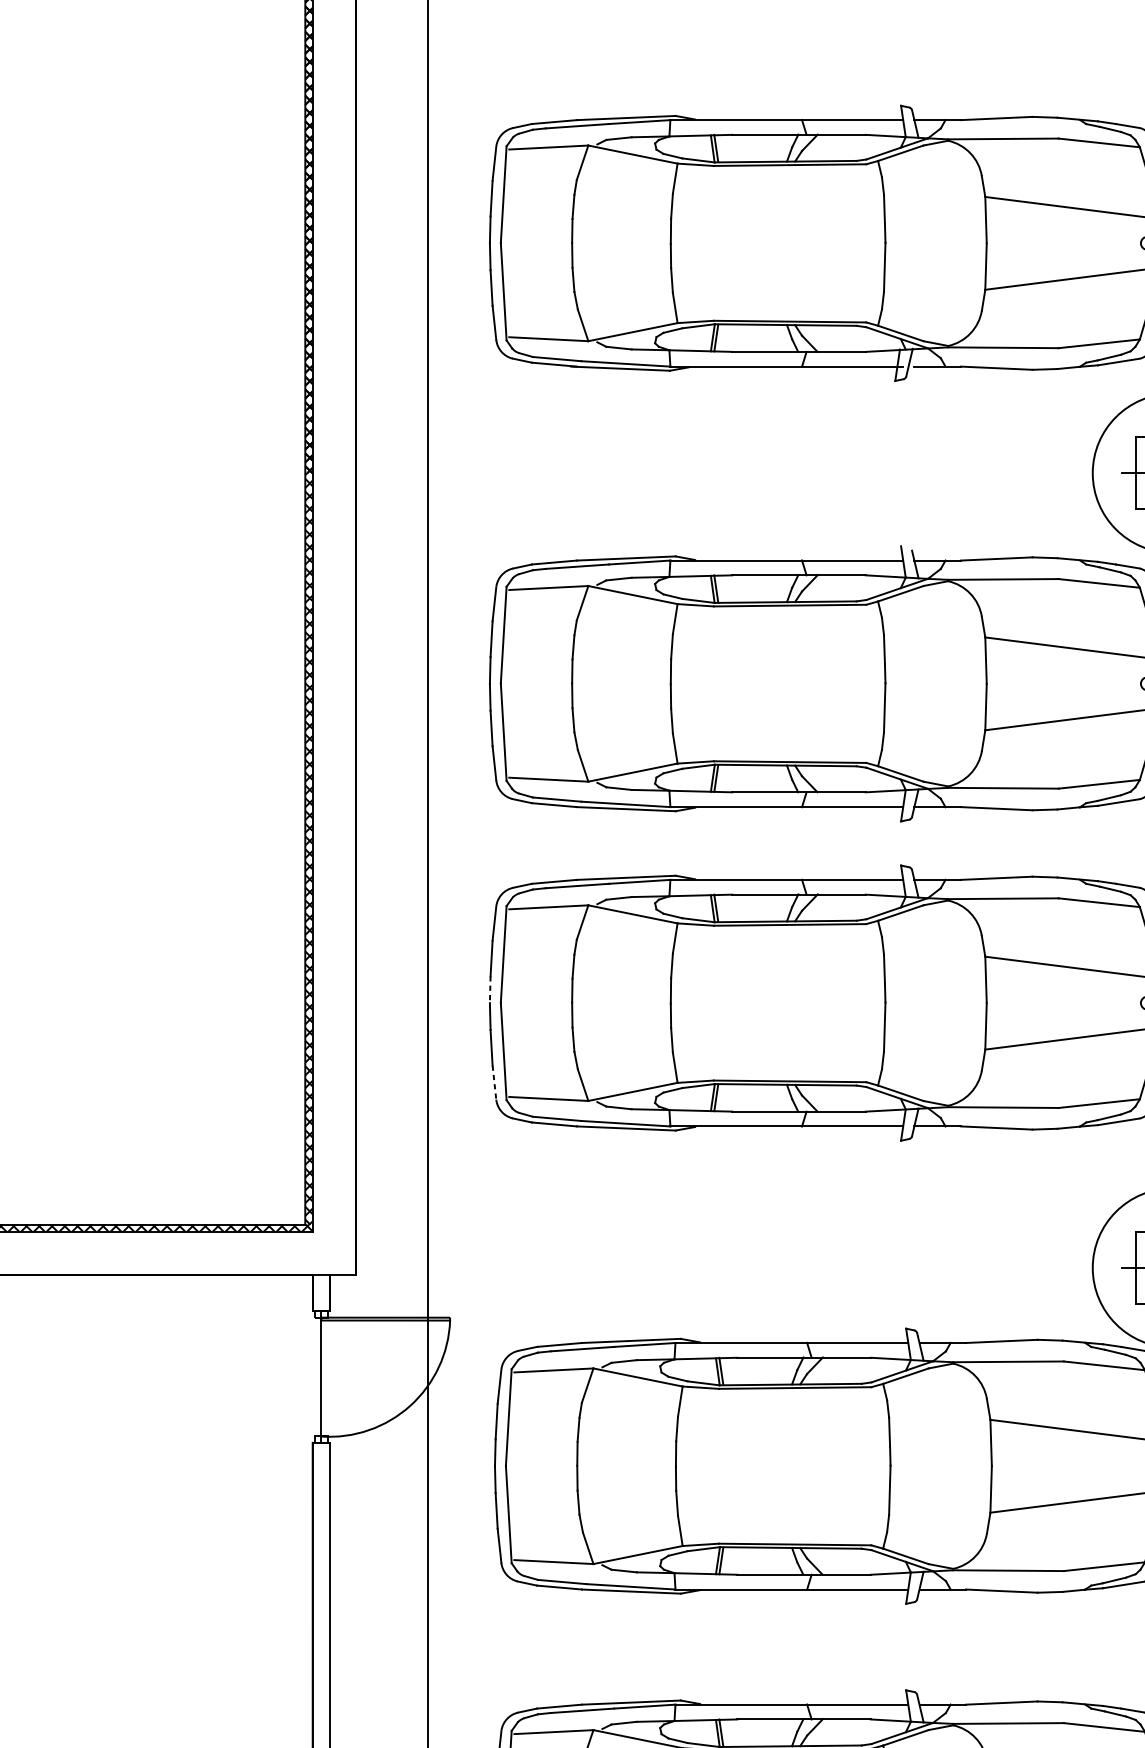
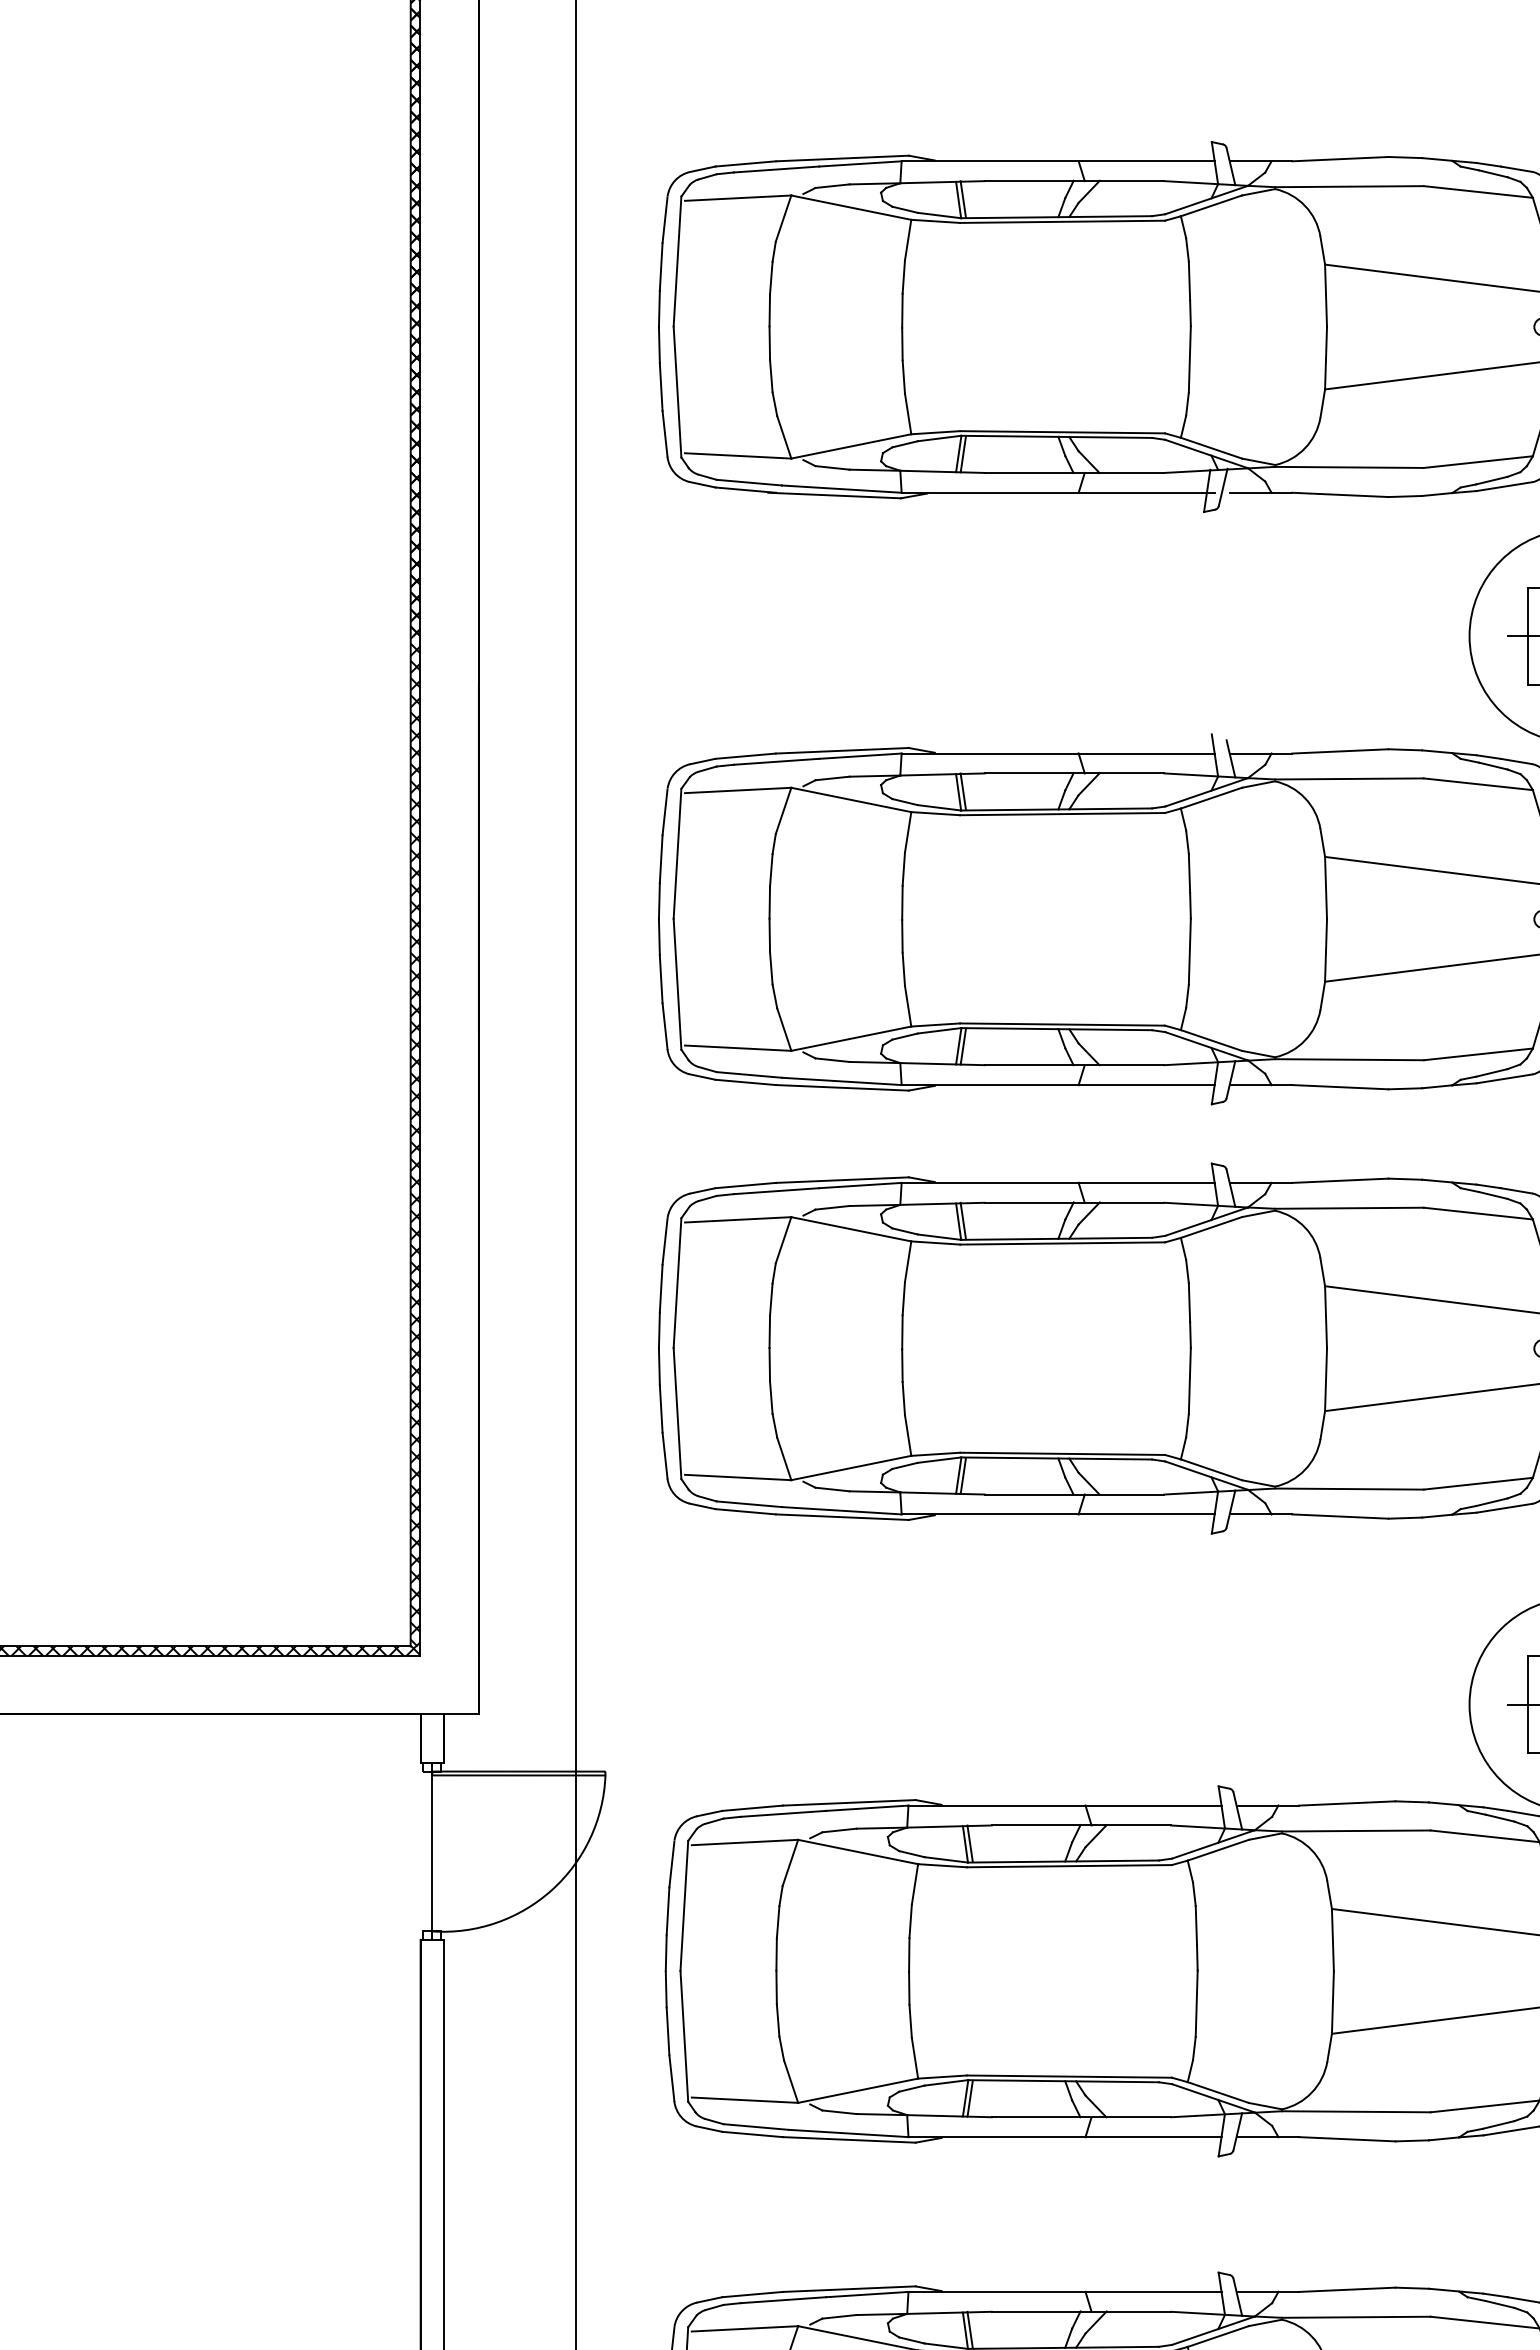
line: (490, 990) -> (659, 1331), dashed -> solid
line: (494, 1083) -> (665, 1456), dashed -> solid

